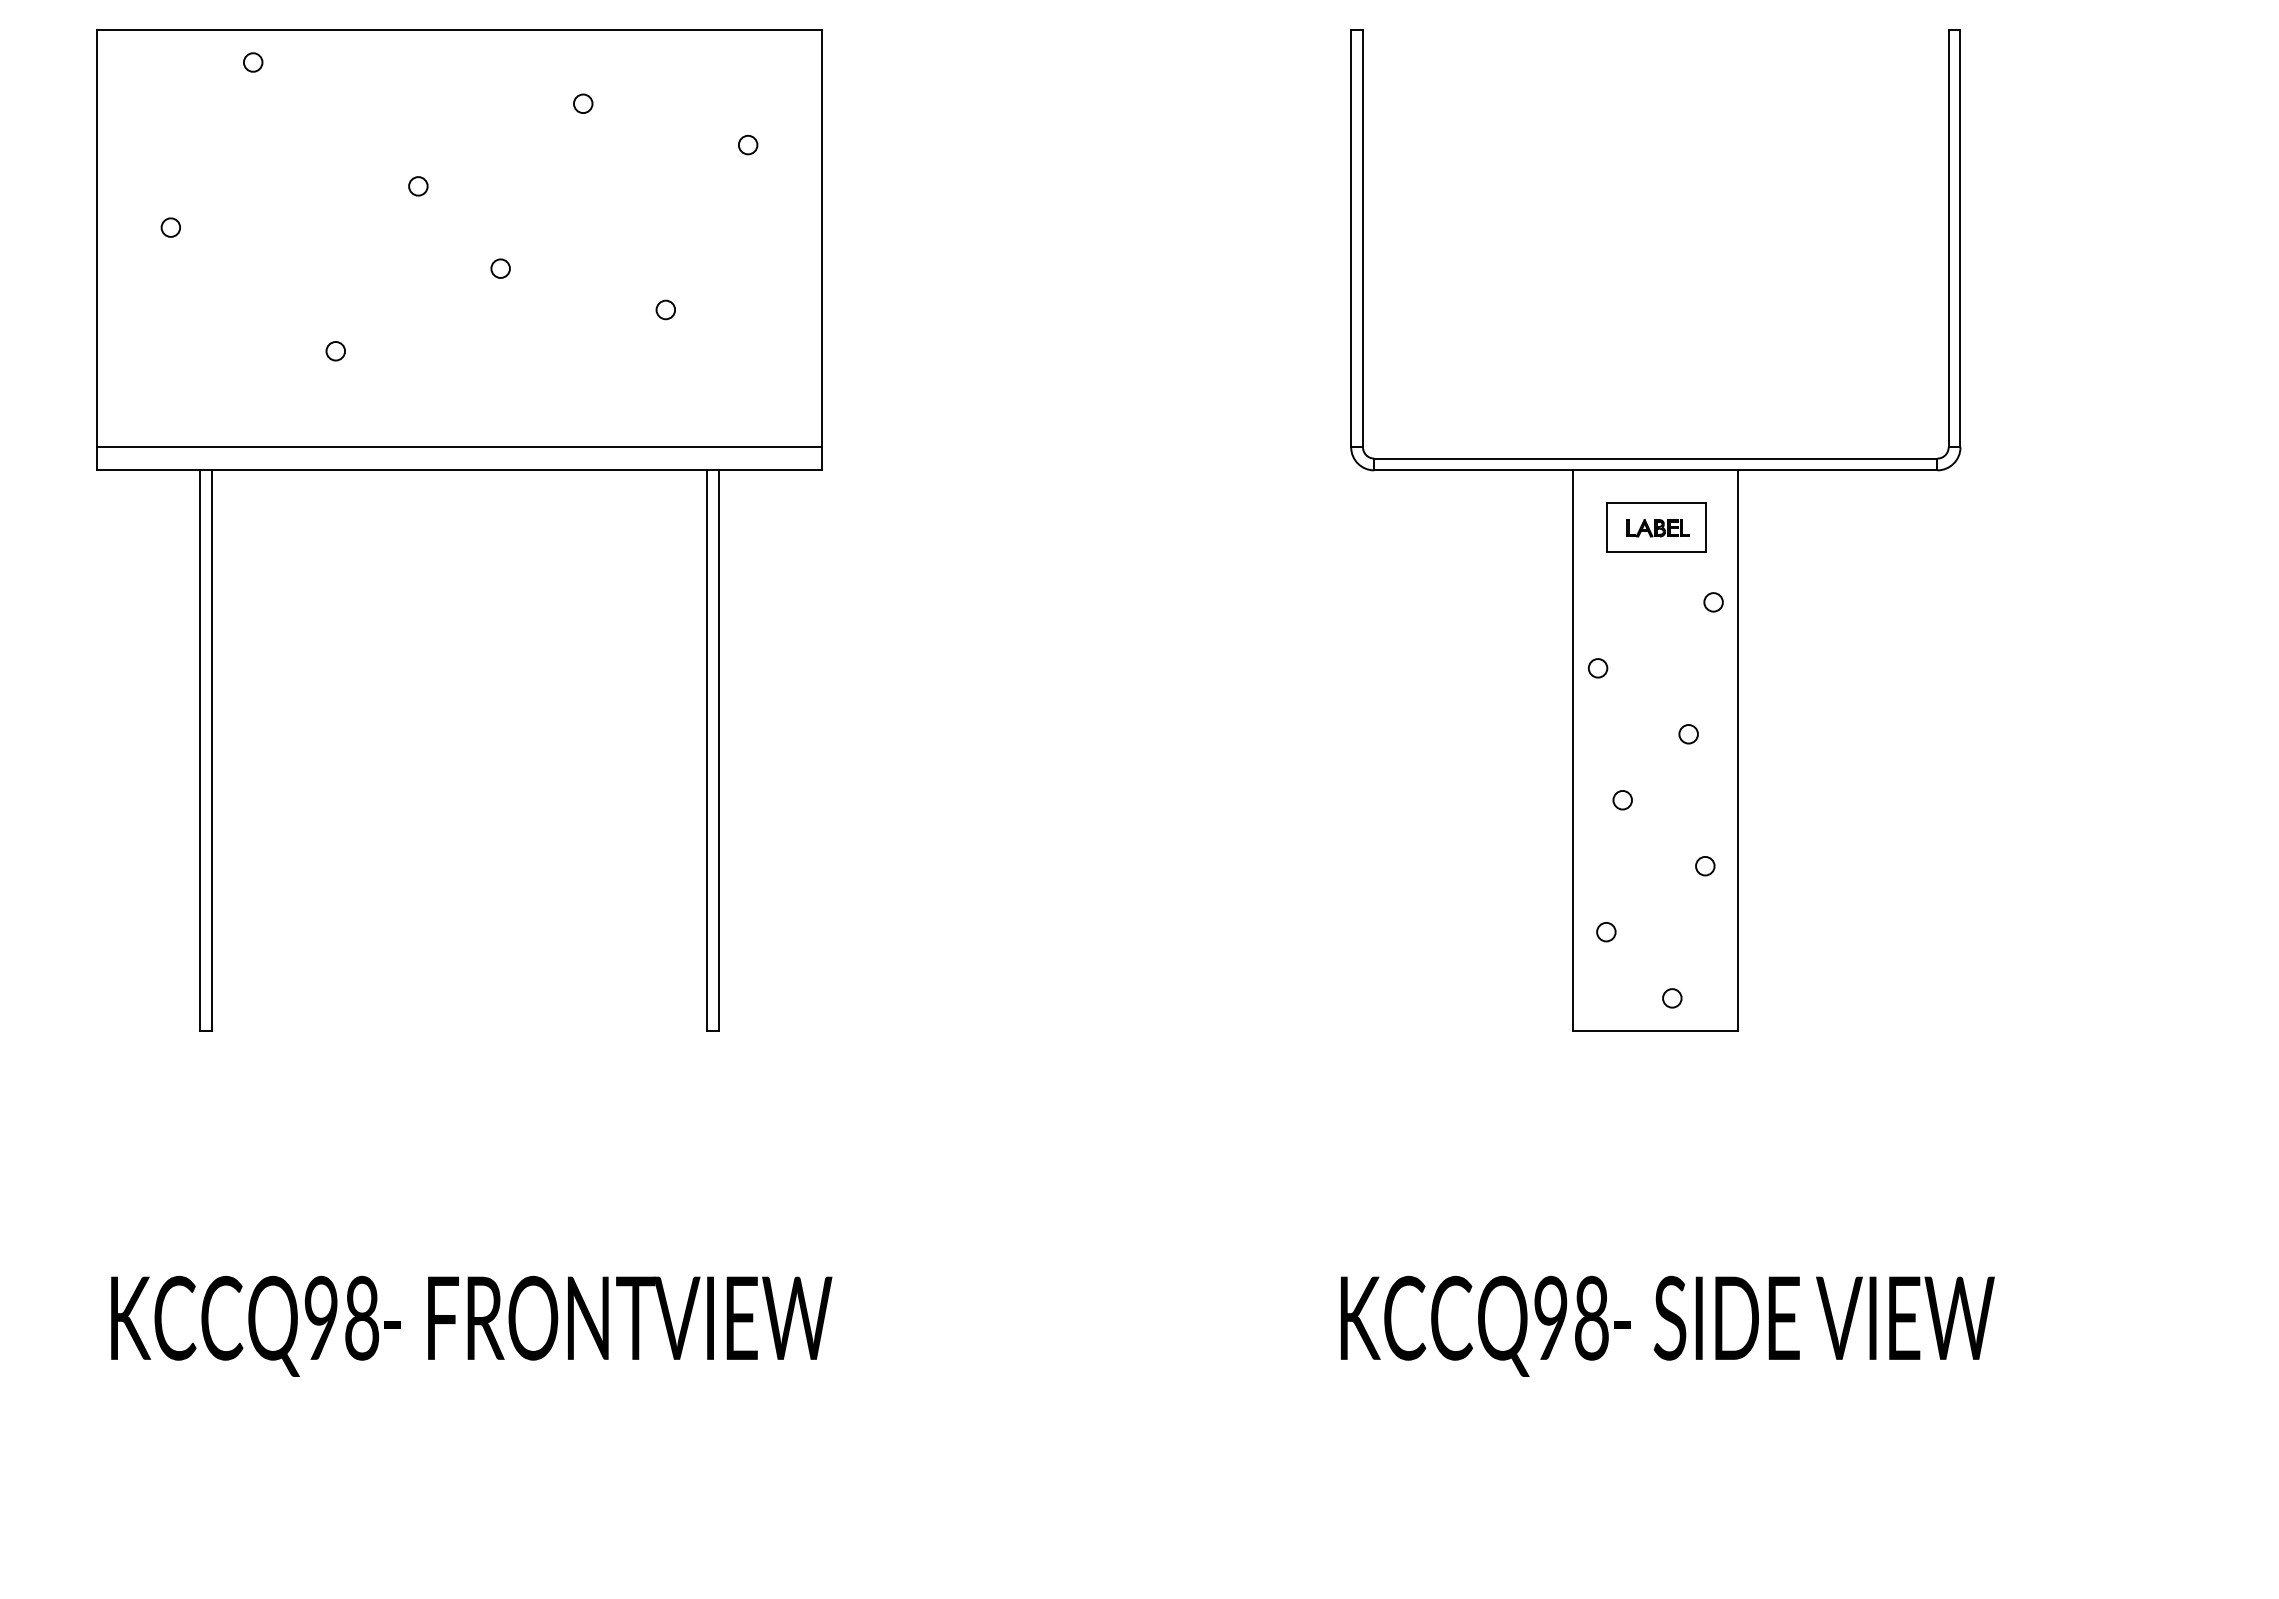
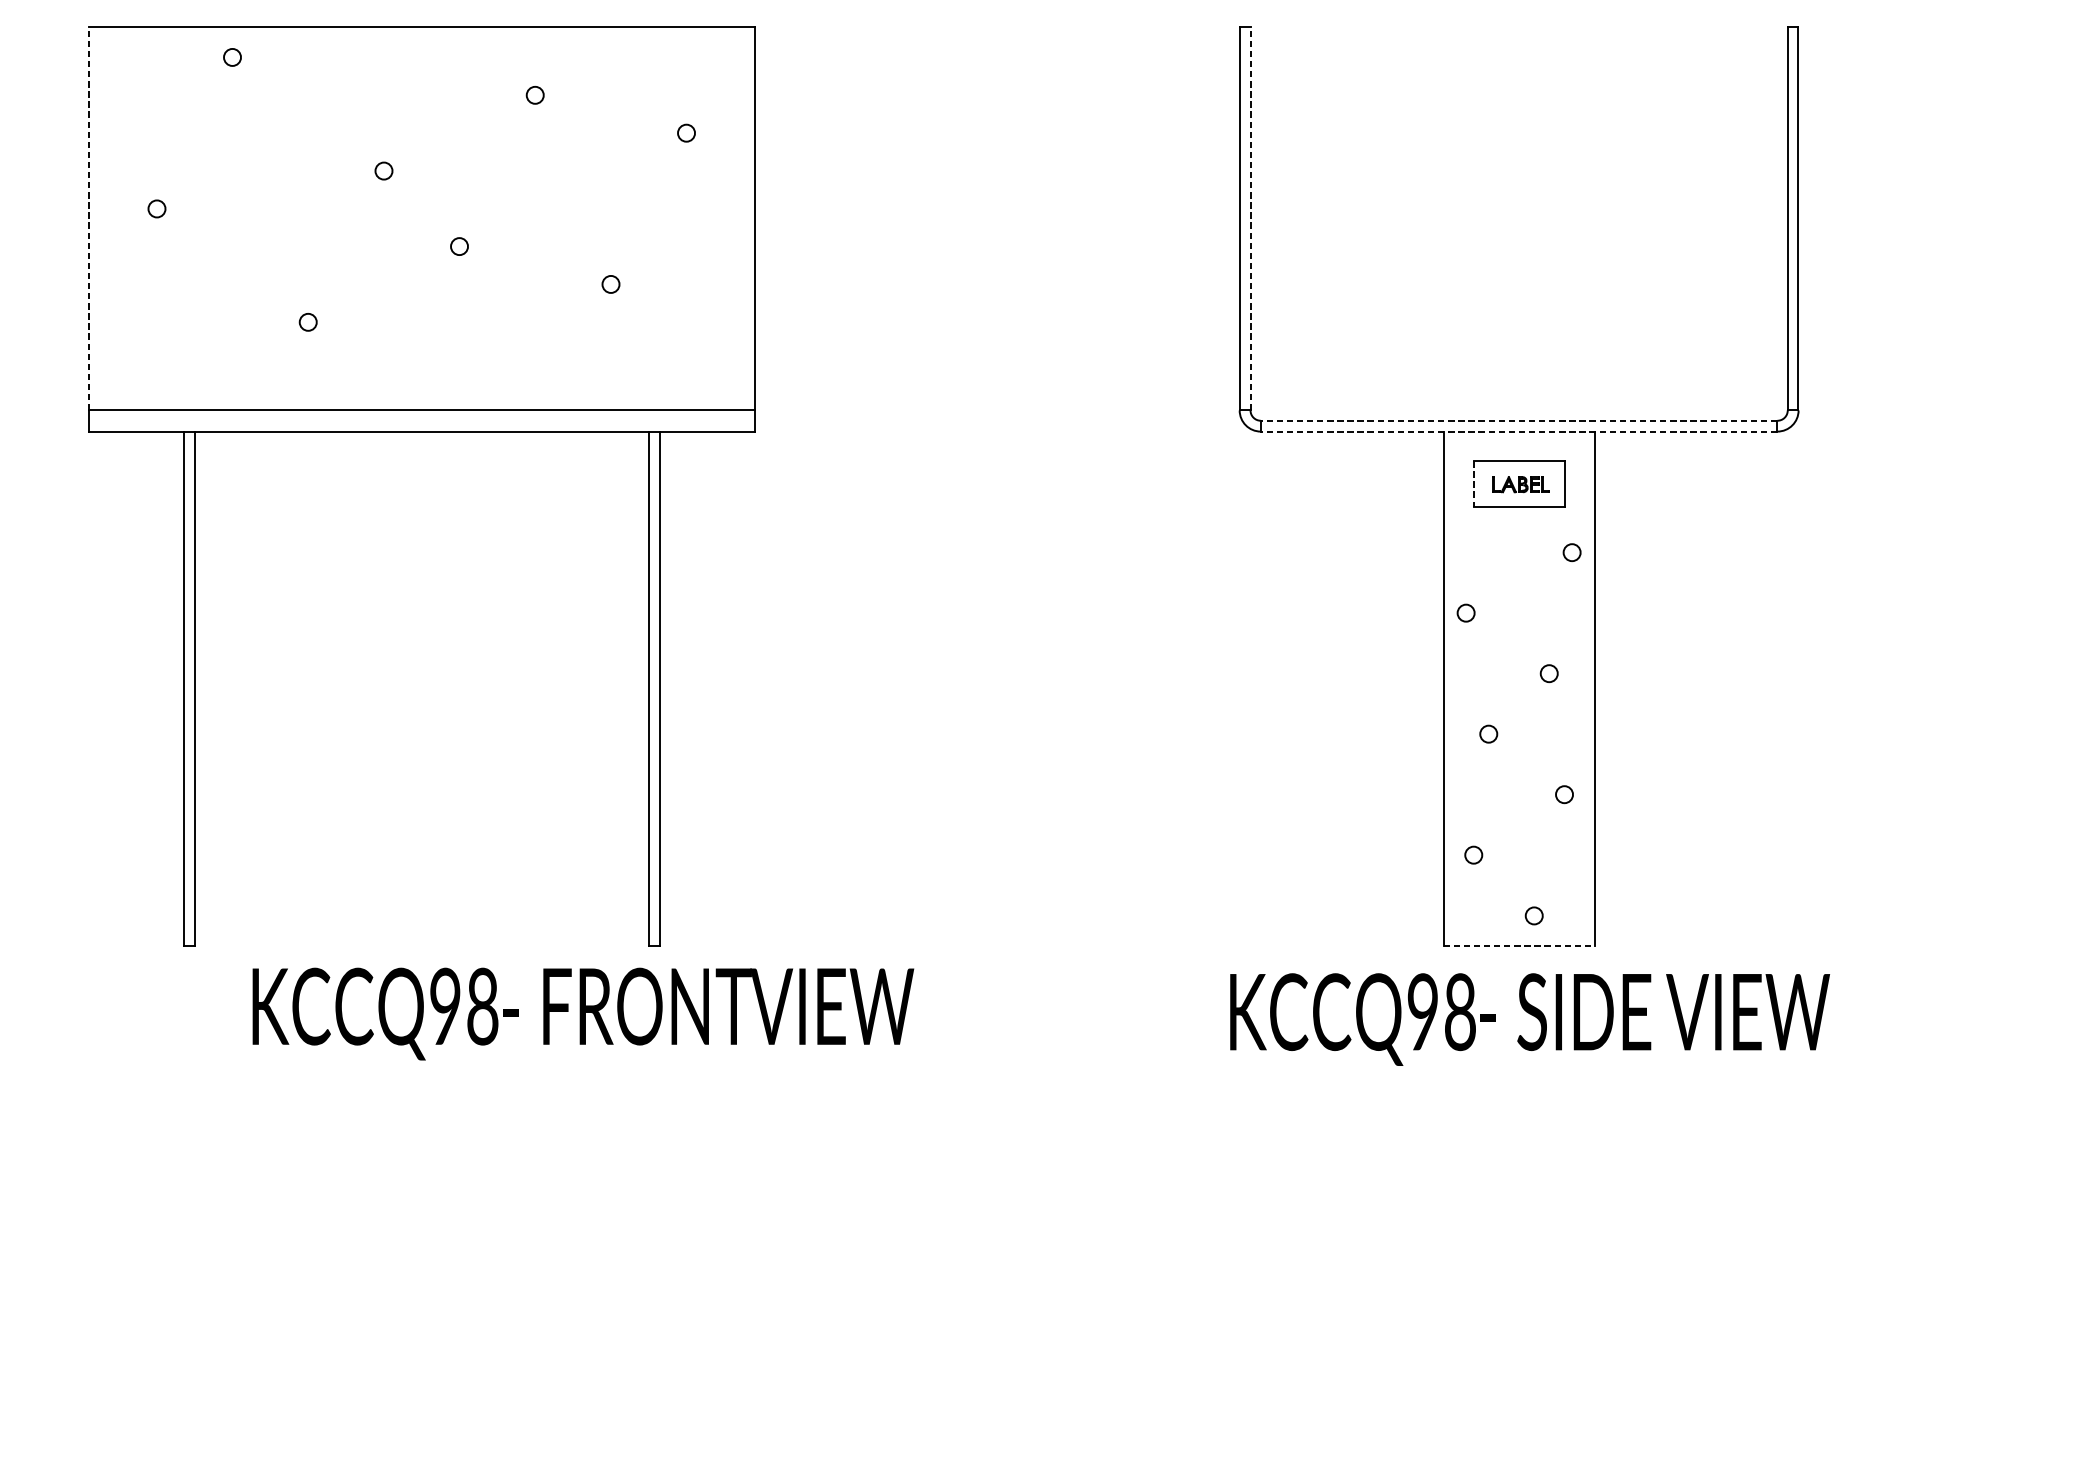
line: (96, 238) -> (88, 218), solid -> dashed
line: (1363, 238) -> (1250, 218), solid -> dashed
line: (1655, 458) -> (1518, 420), solid -> dashed
line: (1655, 470) -> (1518, 431), solid -> dashed
line: (1606, 527) -> (1473, 483), solid -> dashed
line: (1656, 1031) -> (1519, 946), solid -> dashed
text: (471, 1325) -> (583, 1013), moved
text: (1667, 1325) -> (1529, 1018), moved

